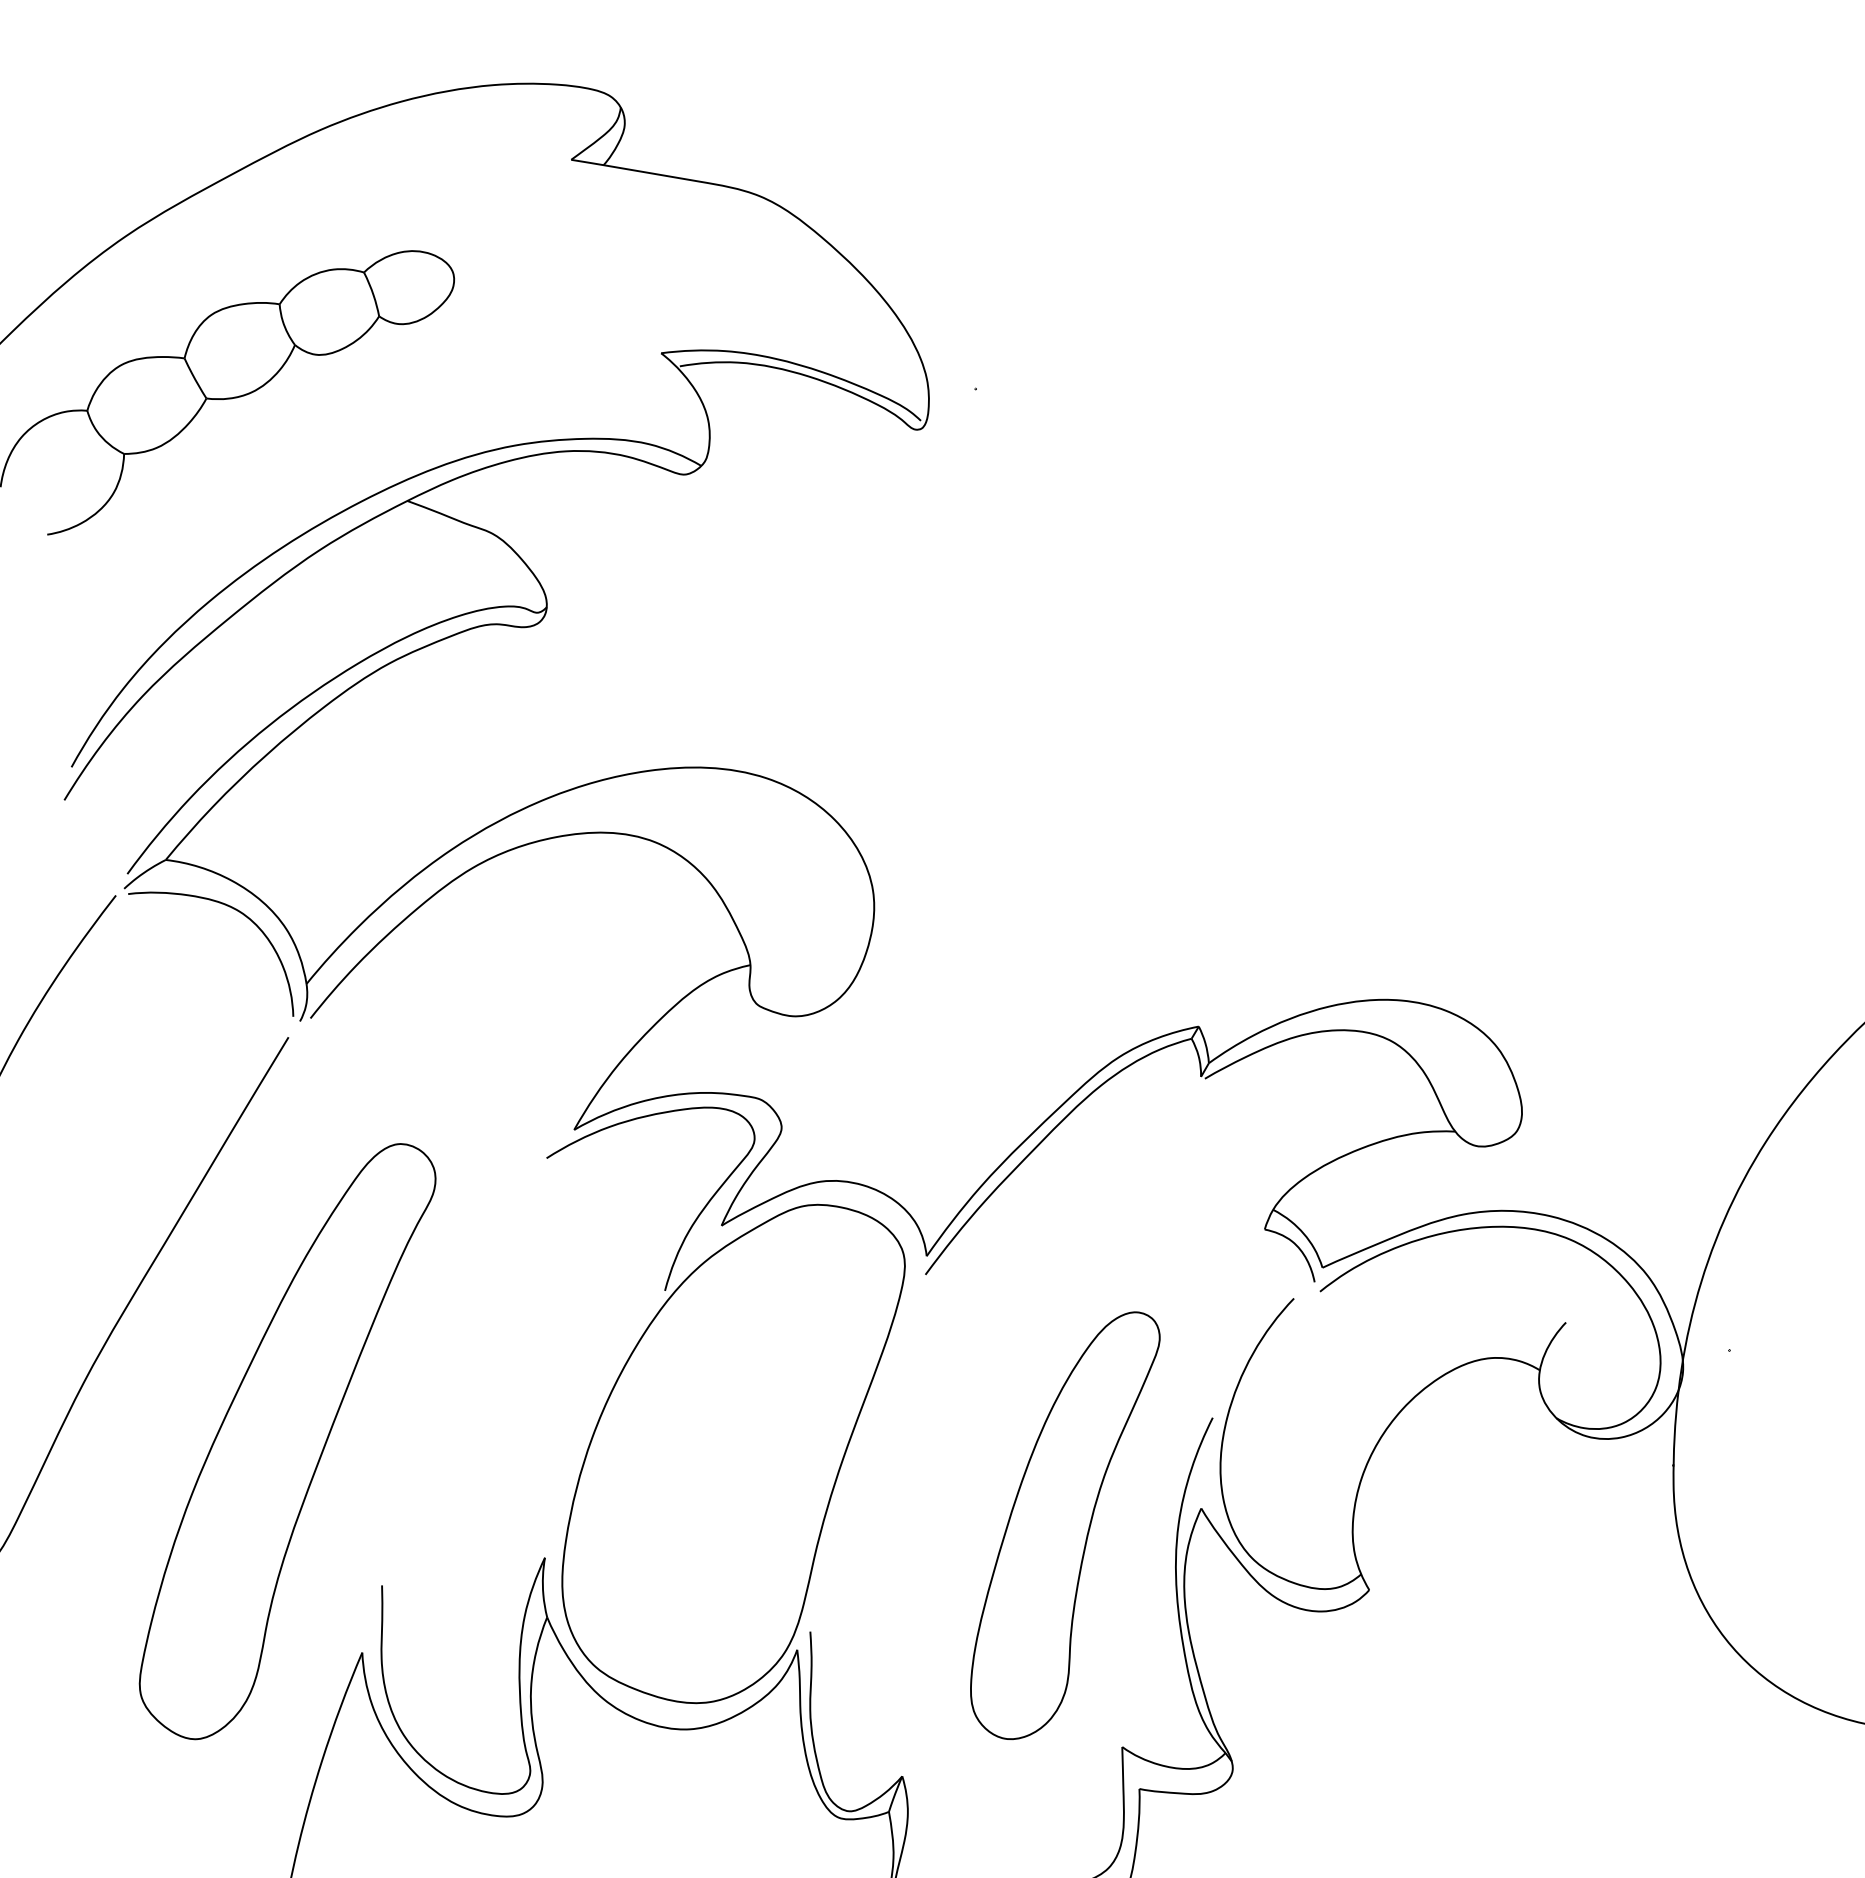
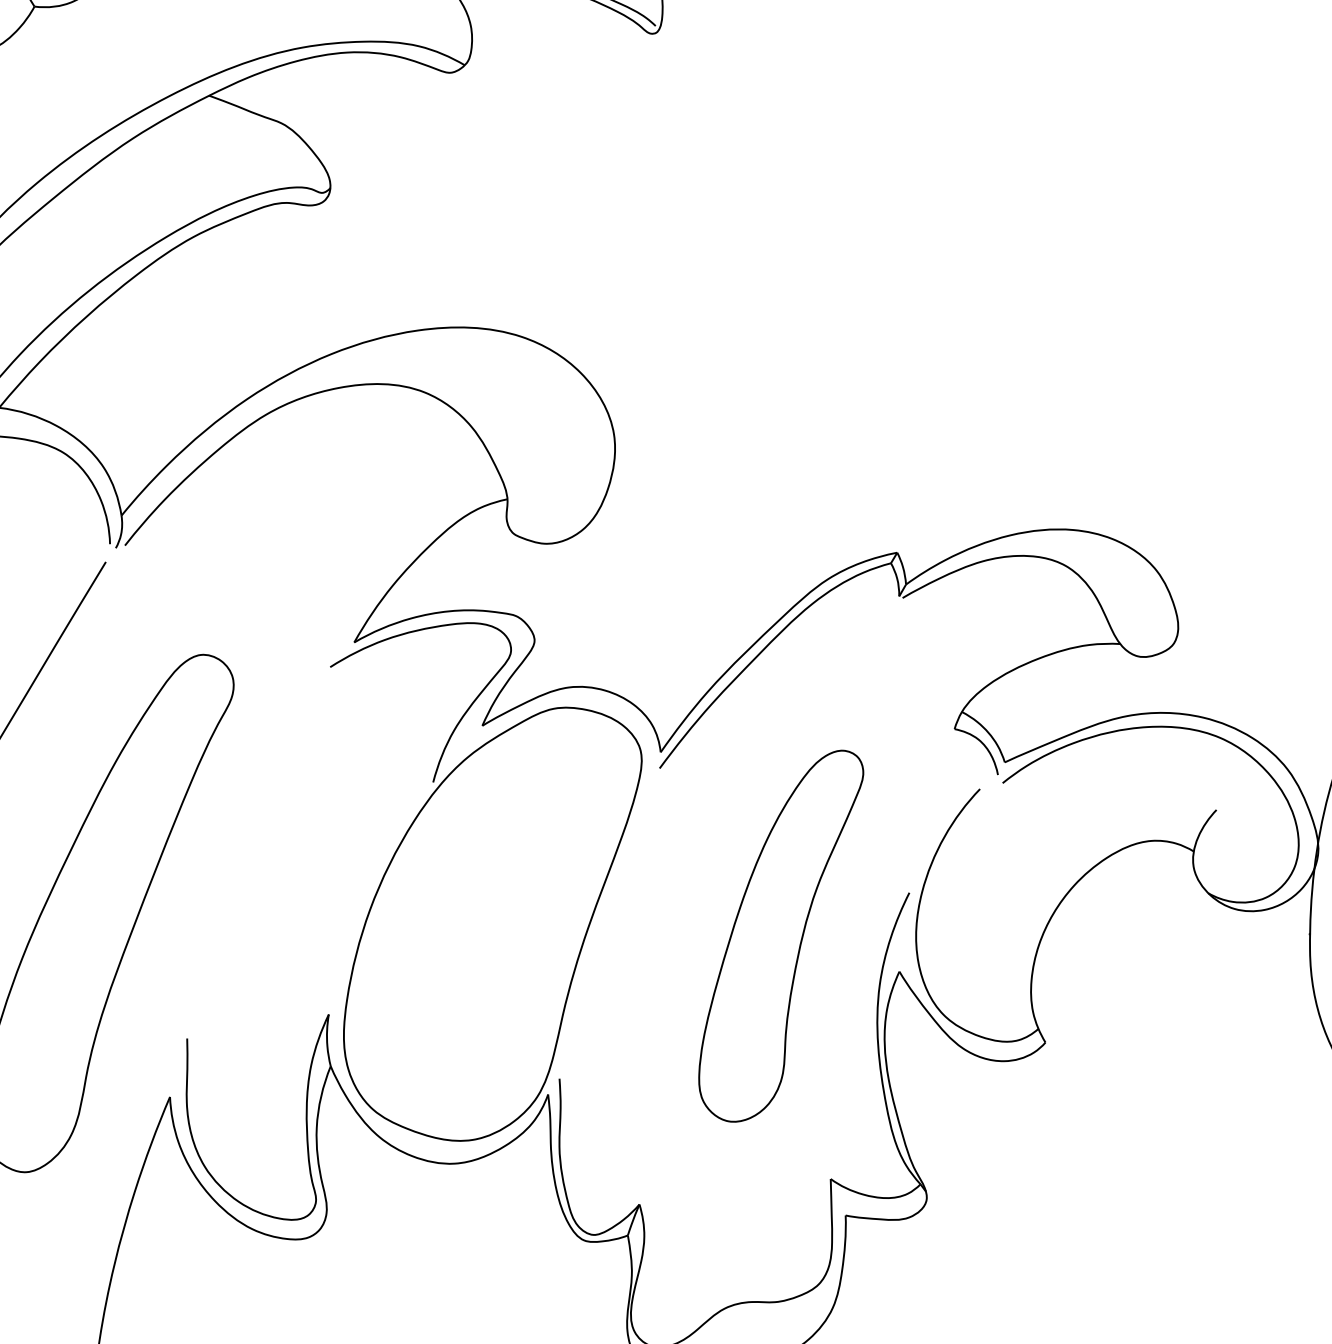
part: (1065, 1525) -> (781, 936), moved

